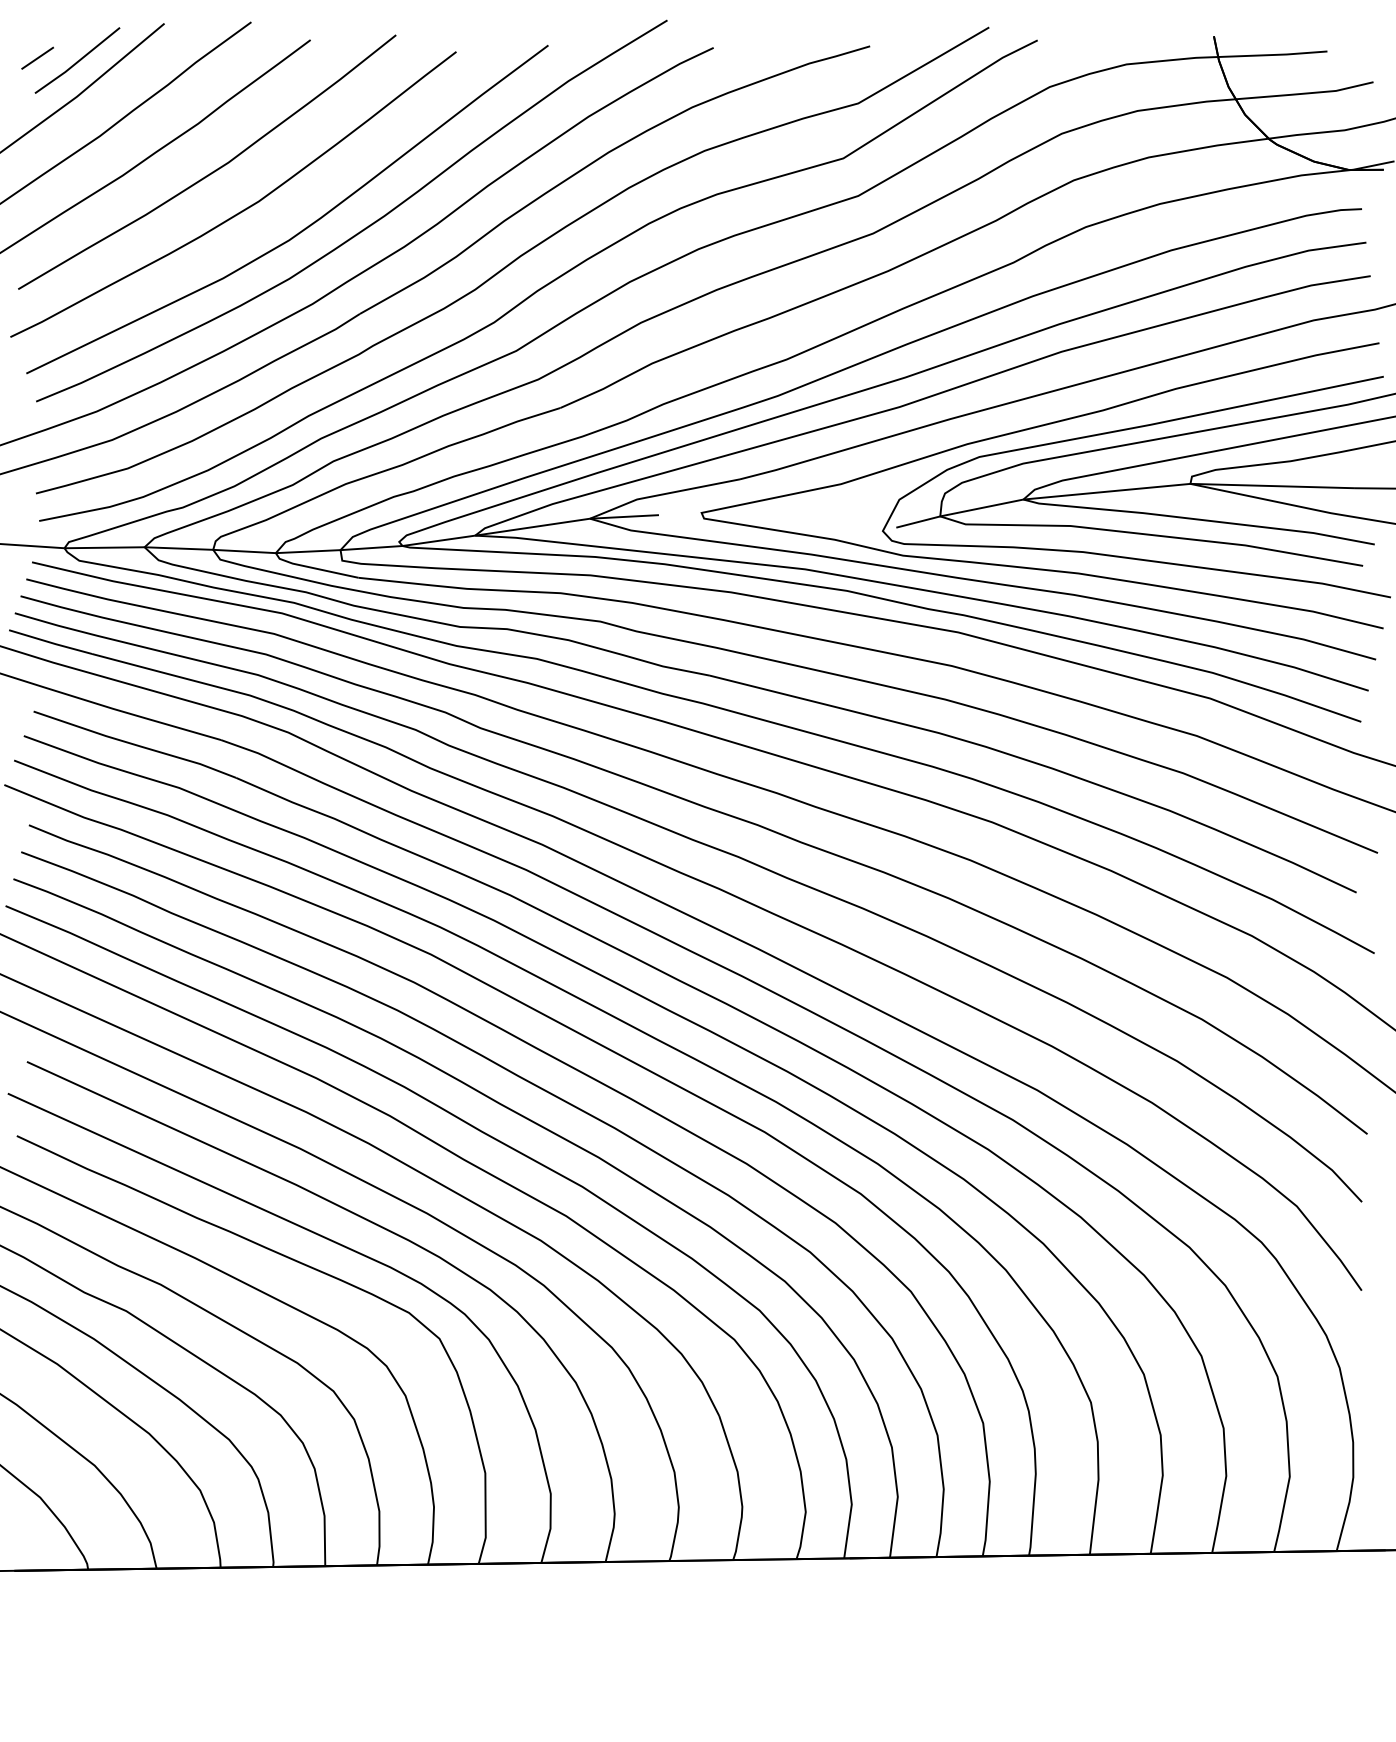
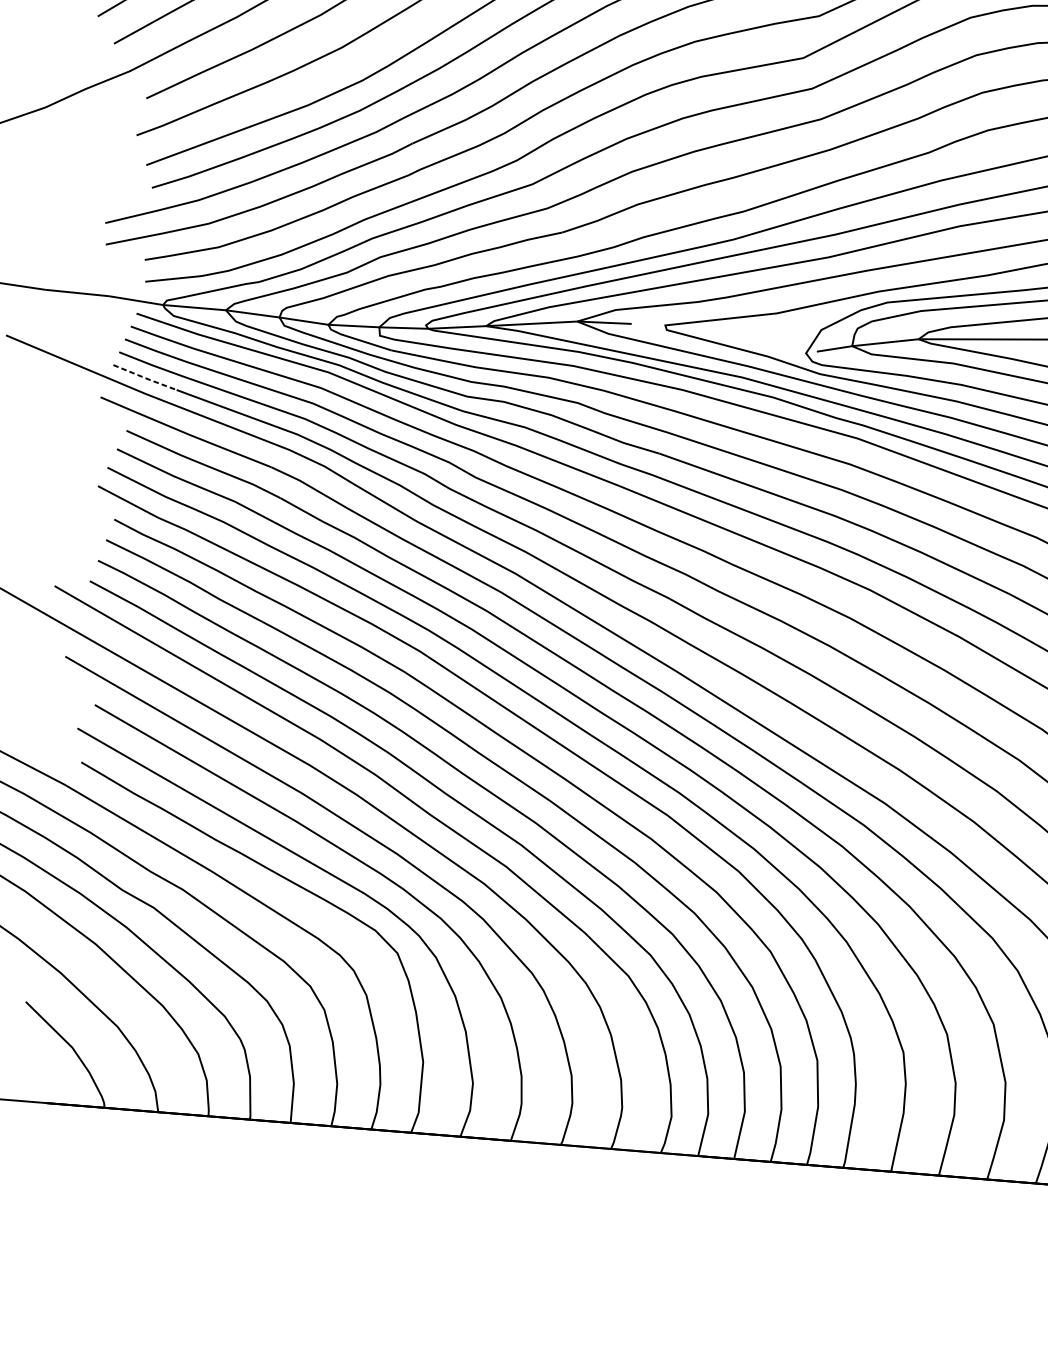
line: (51, 642) -> (145, 377), solid -> dashed

